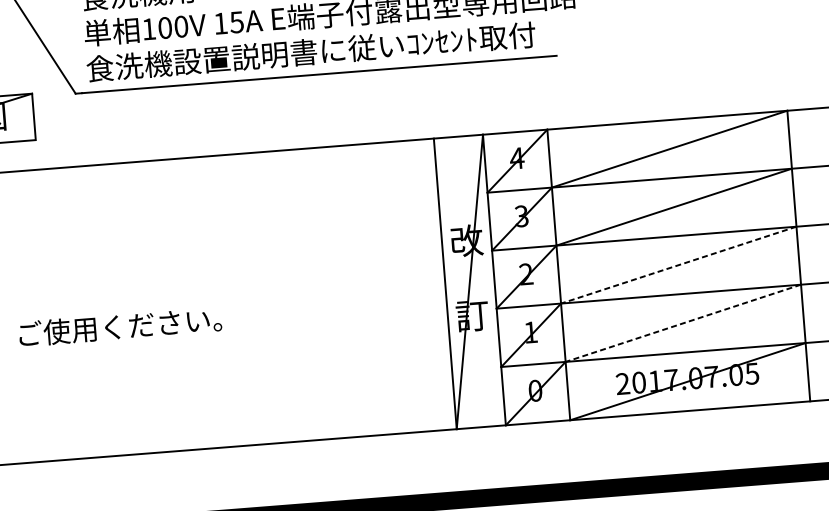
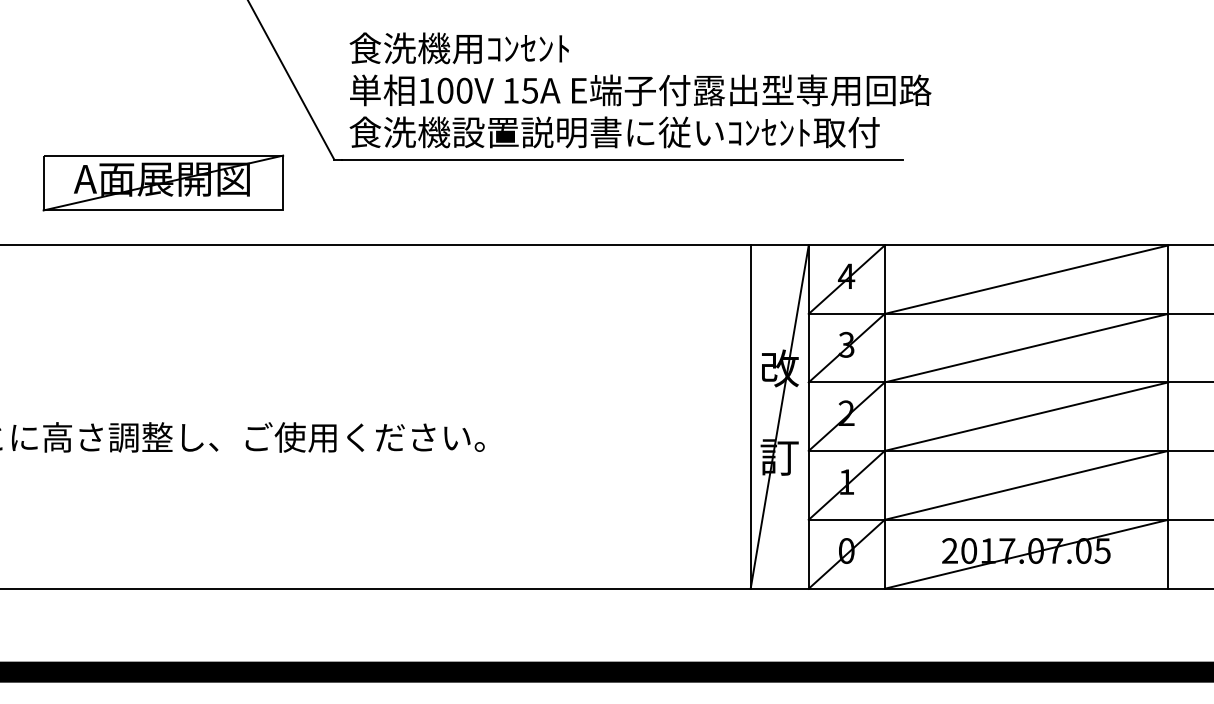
line: (678, 265) -> (1026, 416), dashed -> solid
line: (683, 323) -> (1026, 485), dashed -> solid

